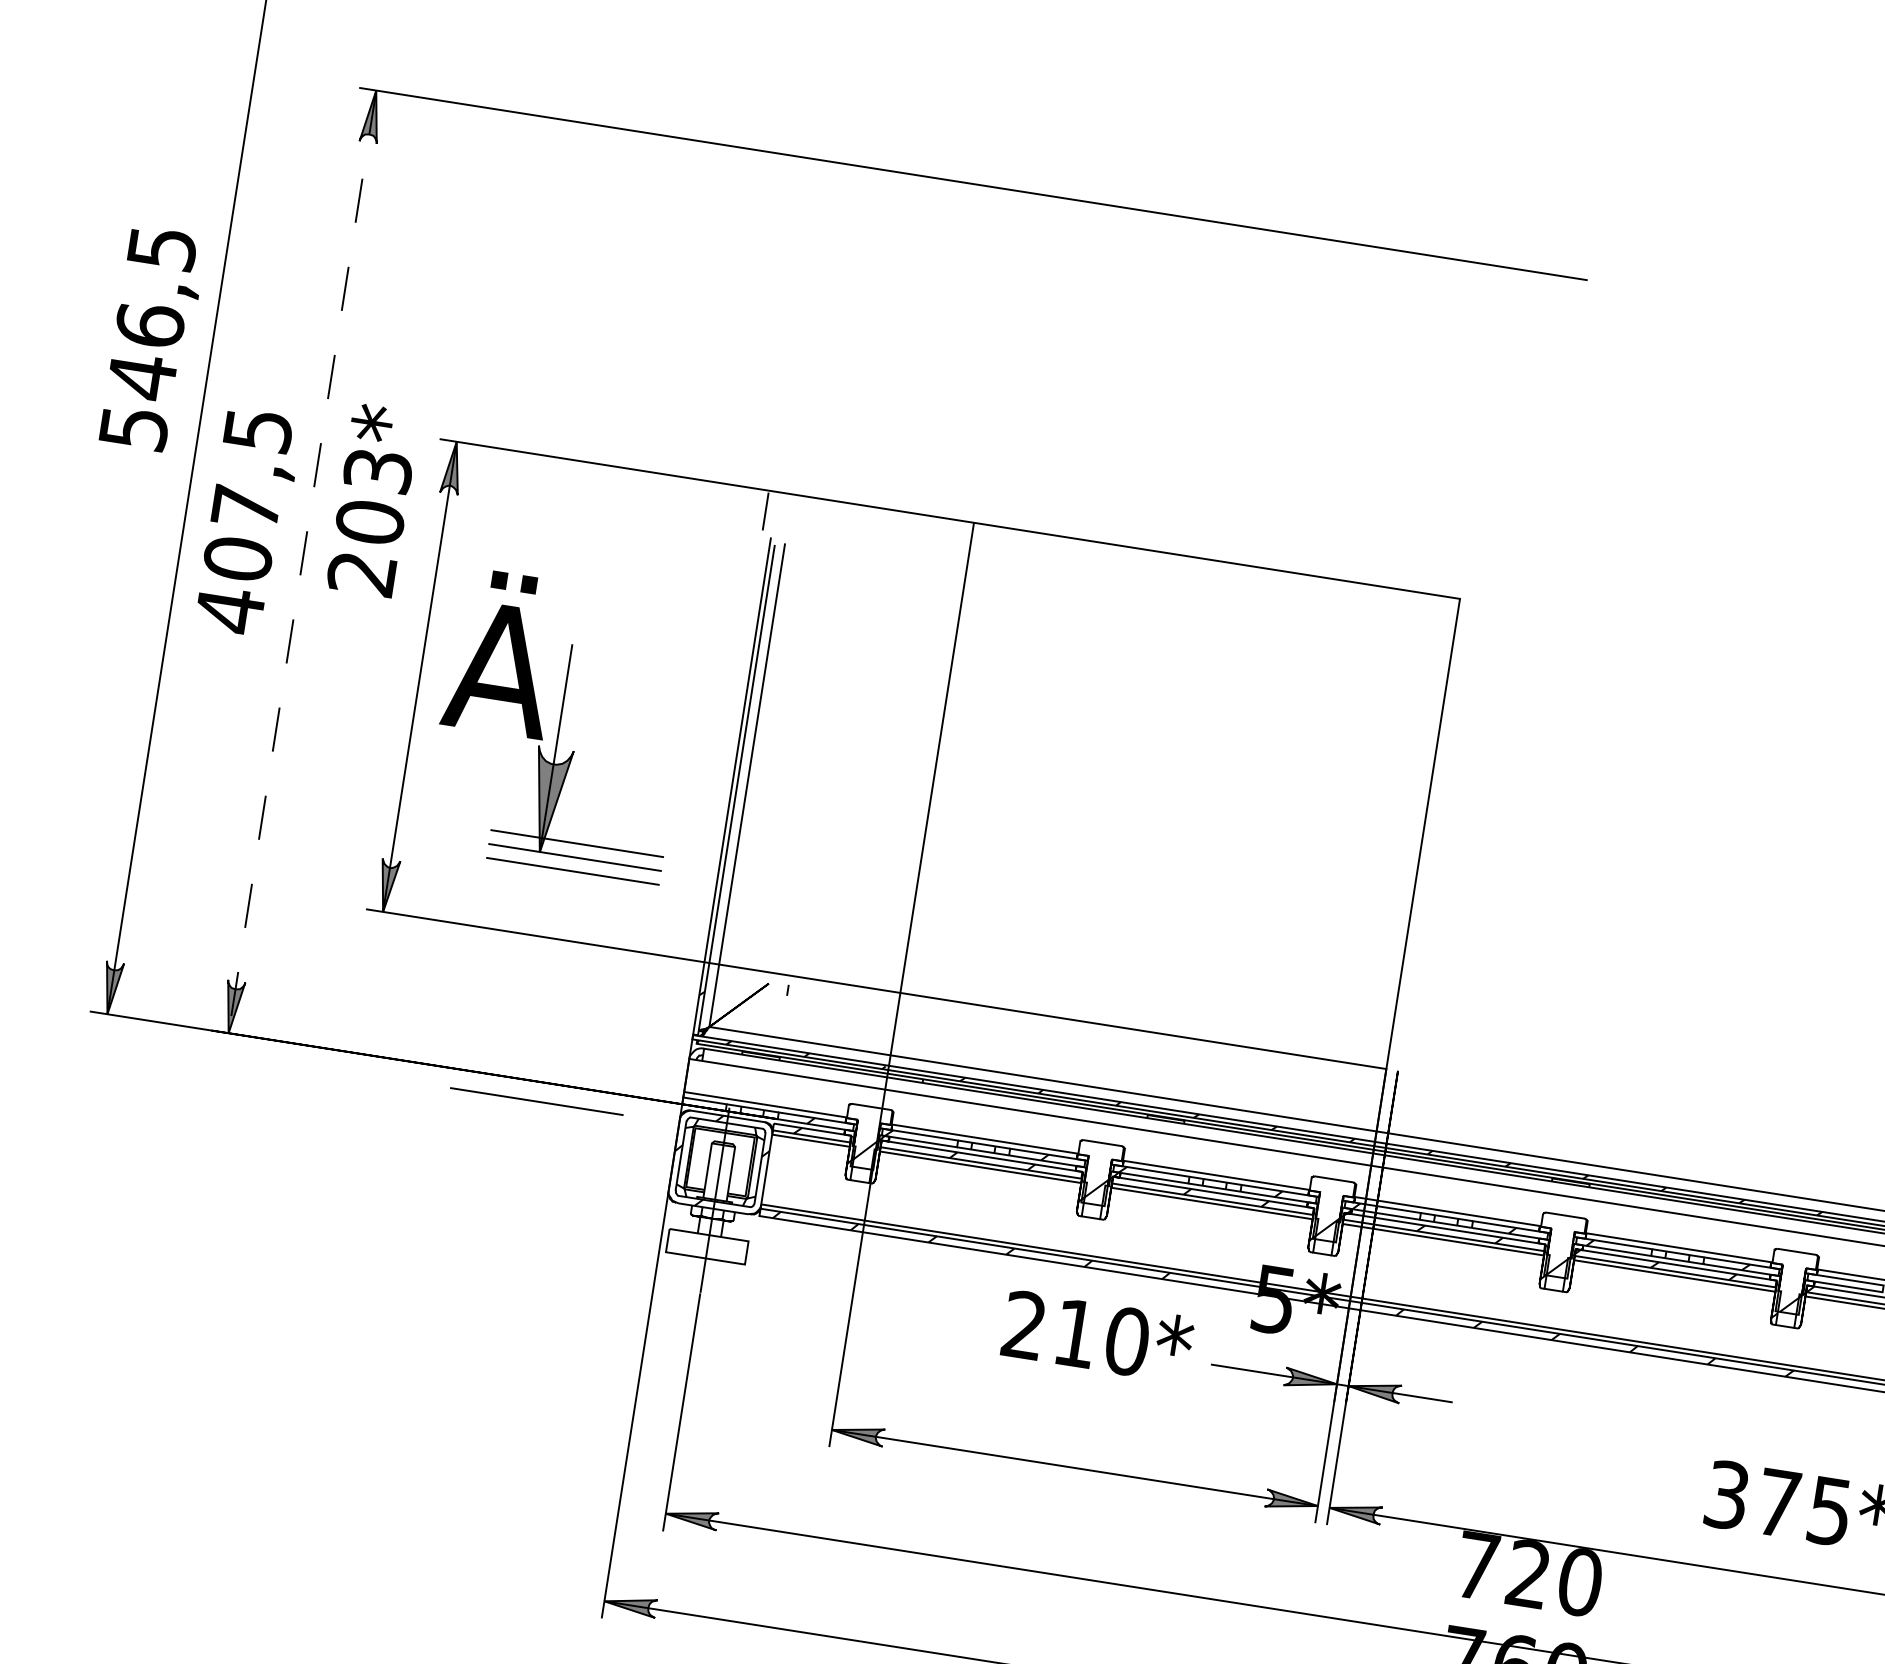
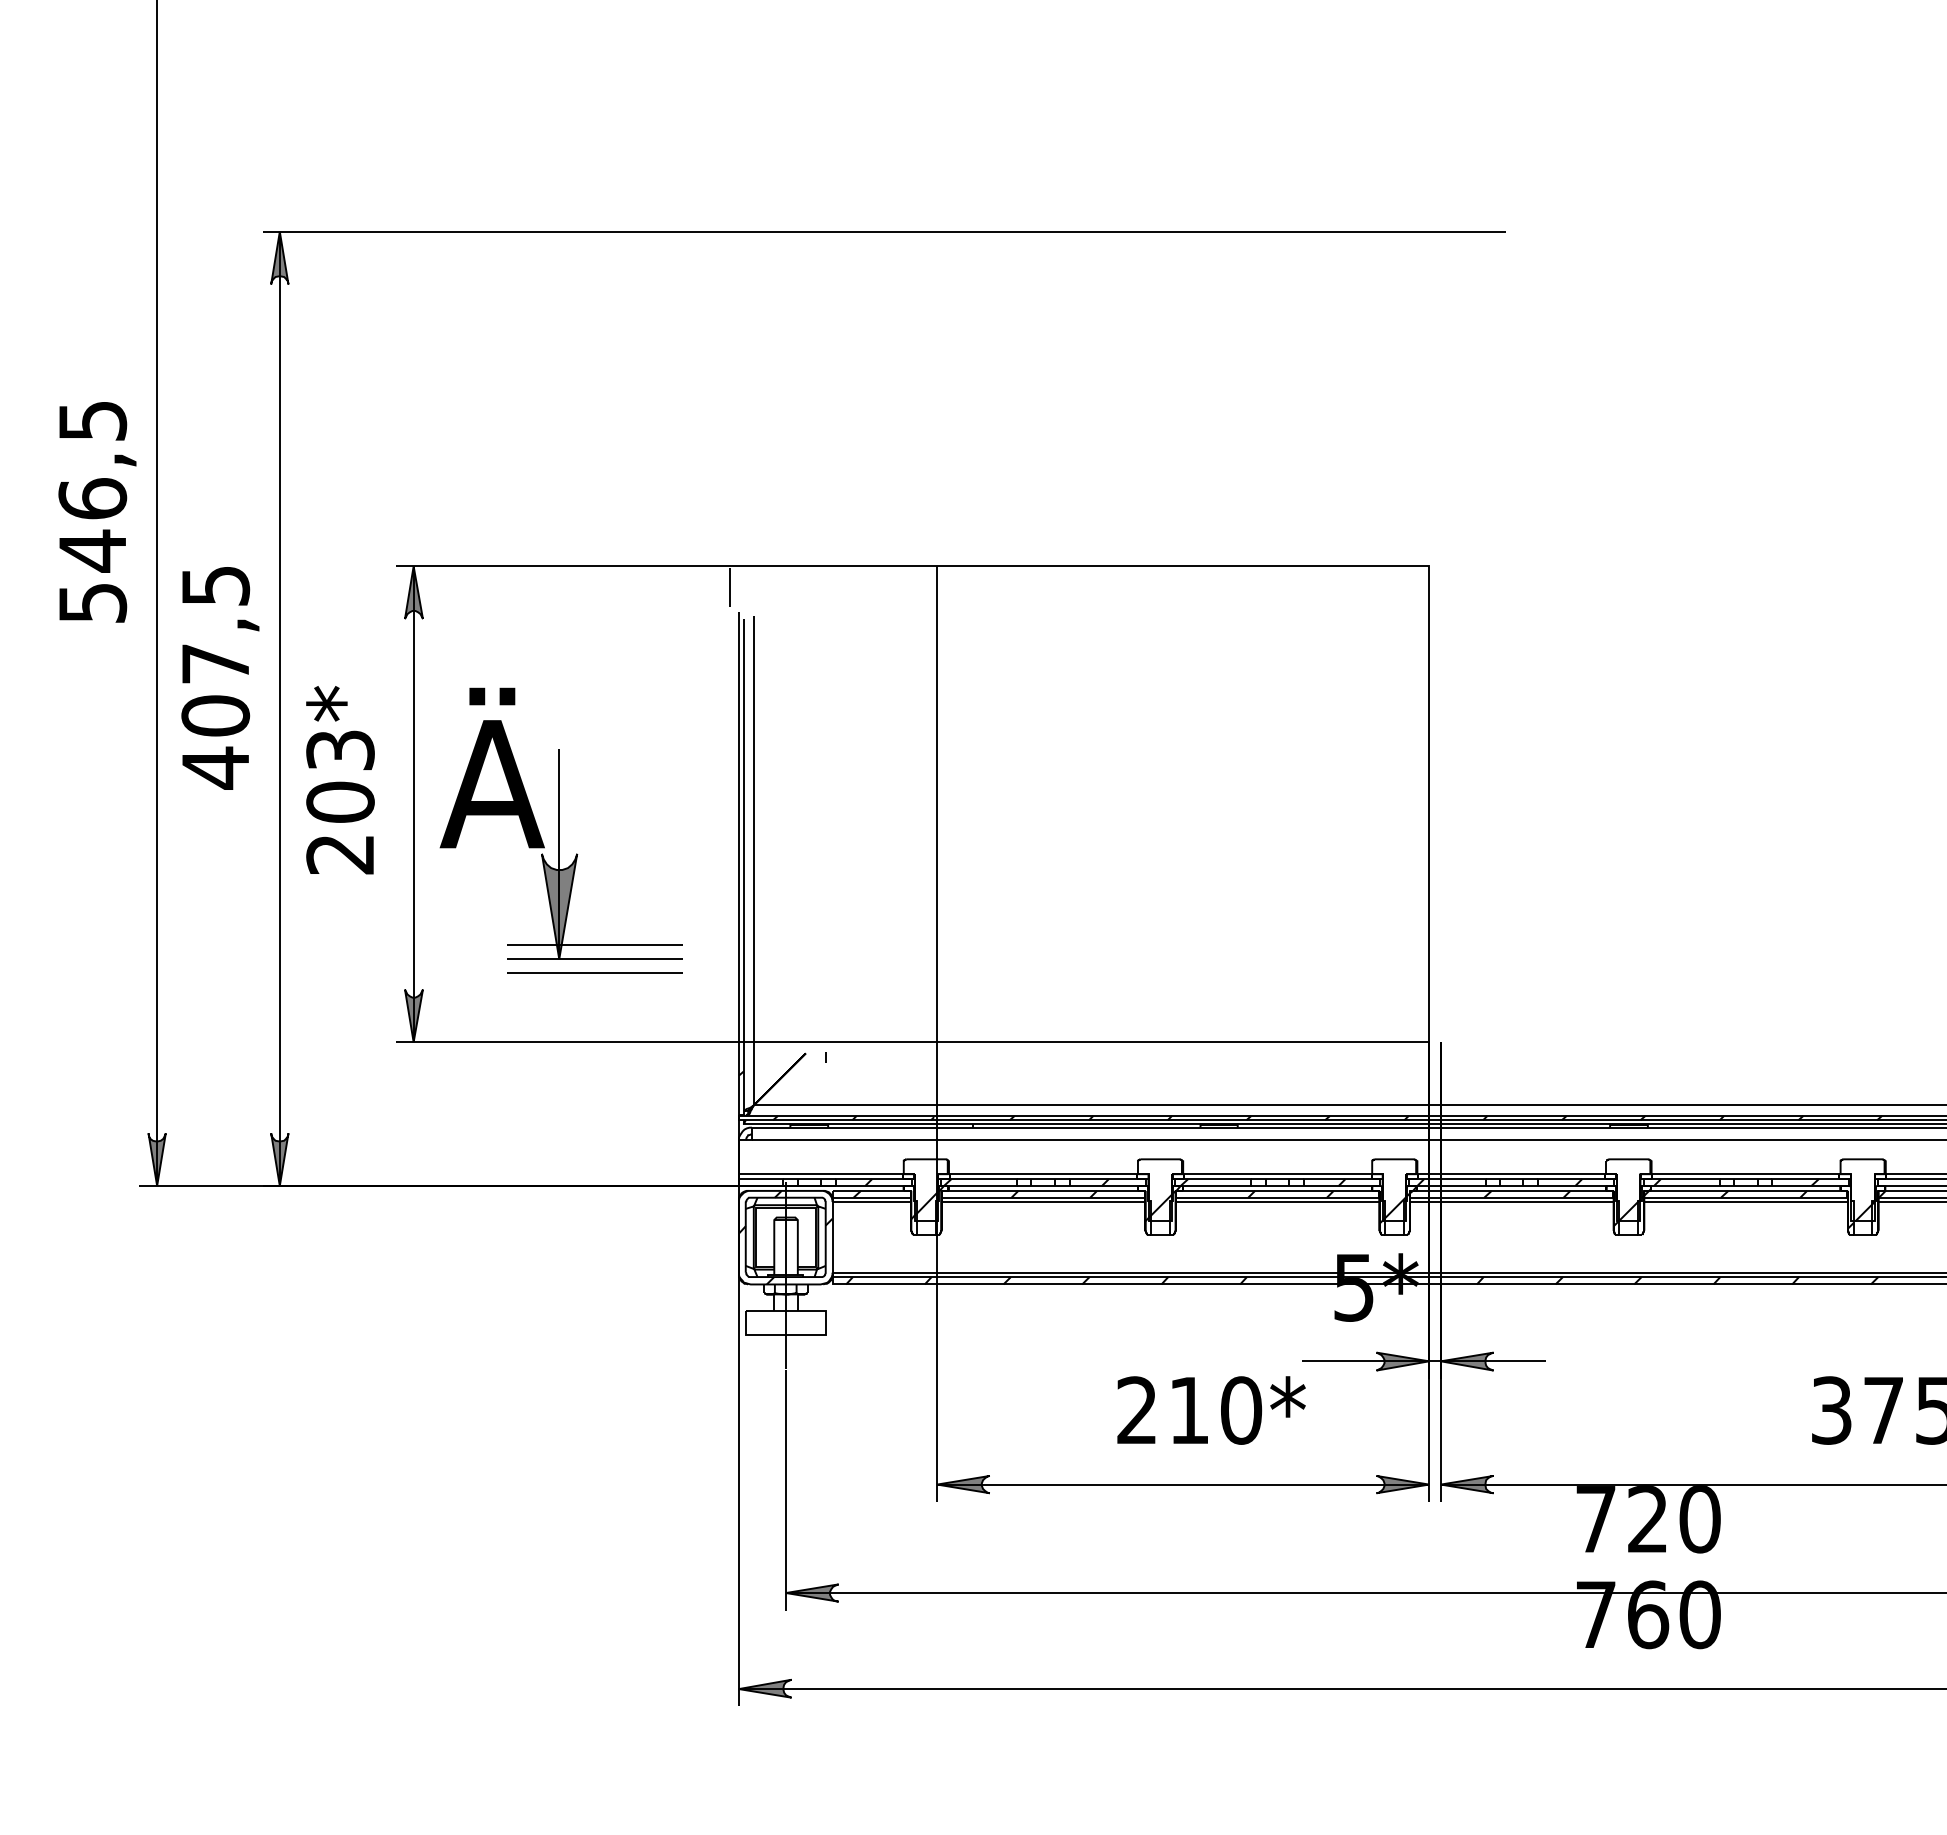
text: (373, 500) -> (340, 780), moved
line: (302, 562) -> (279, 709), dashed -> solid
line: (536, 1101) -> (594, 1205), removed
text: (1097, 1336) -> (1211, 1410), moved

